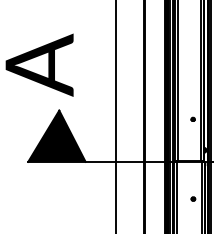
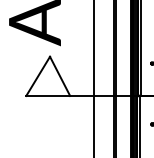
fill: (56, 135) -> (47, 75), removed

